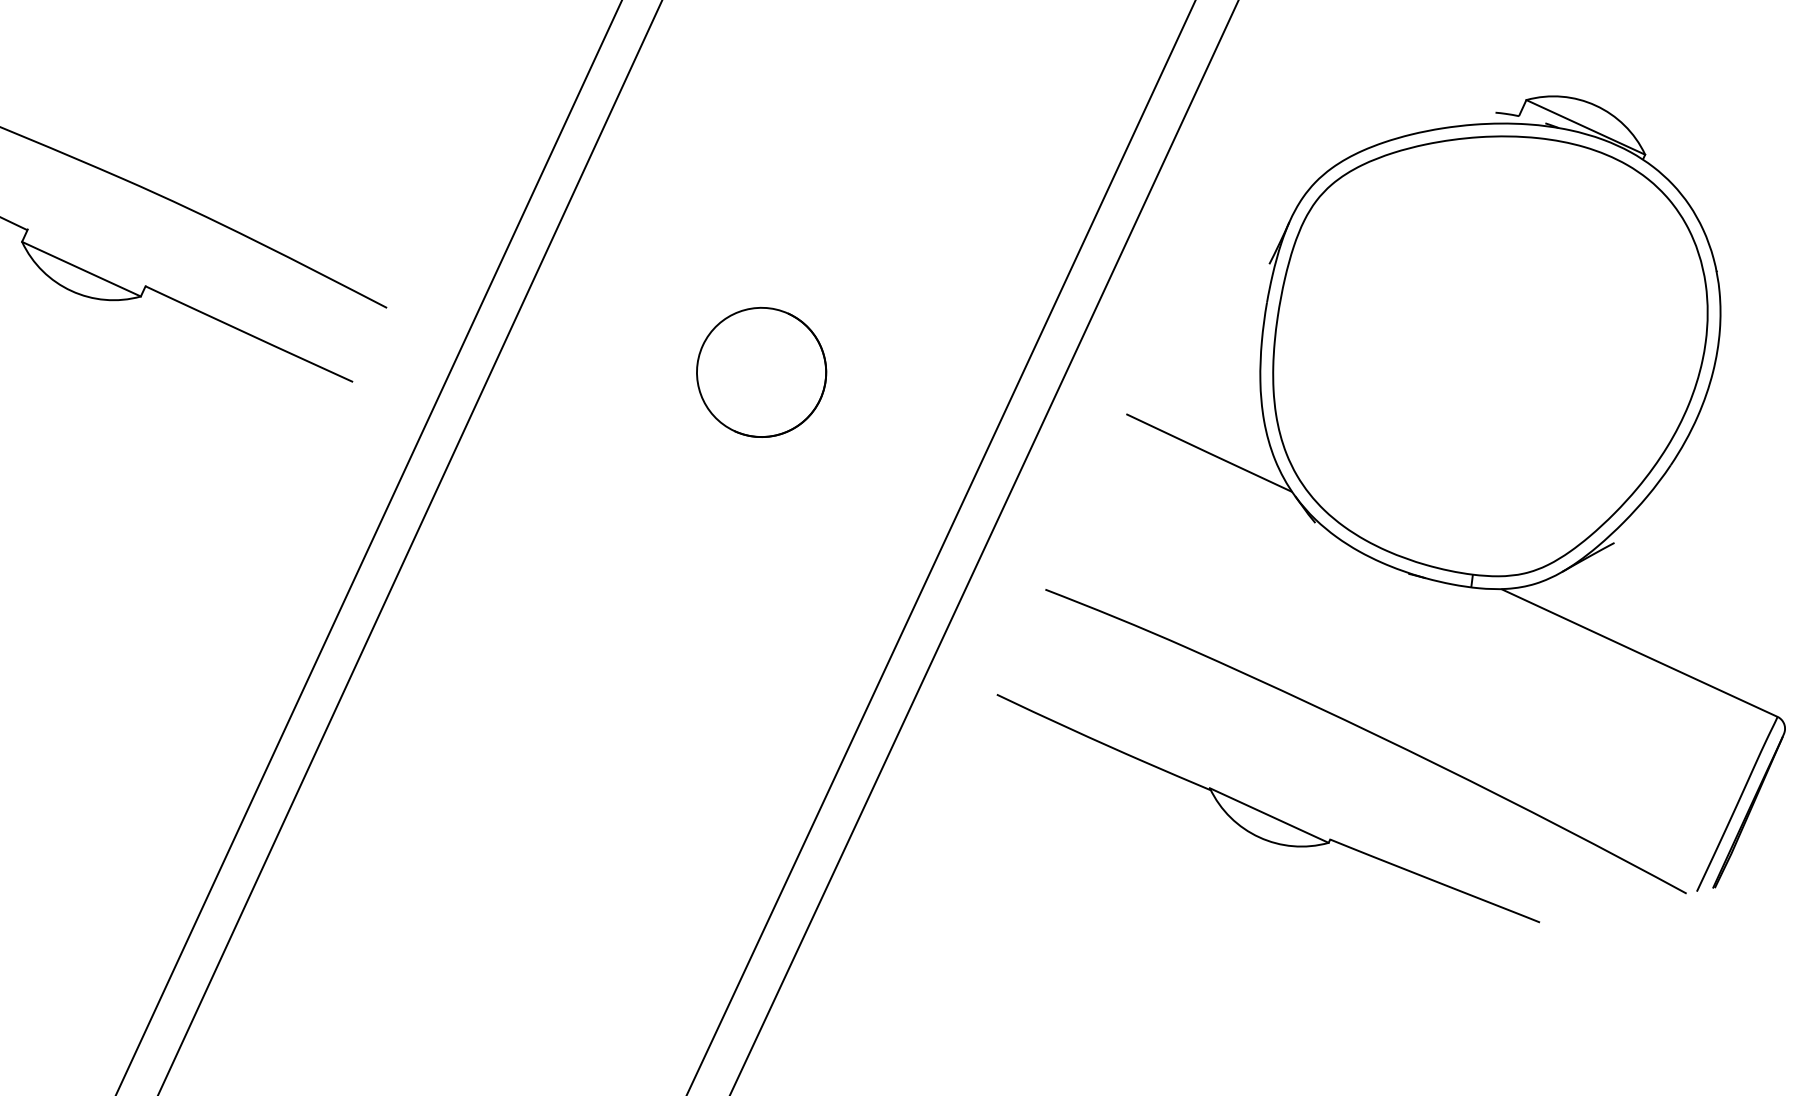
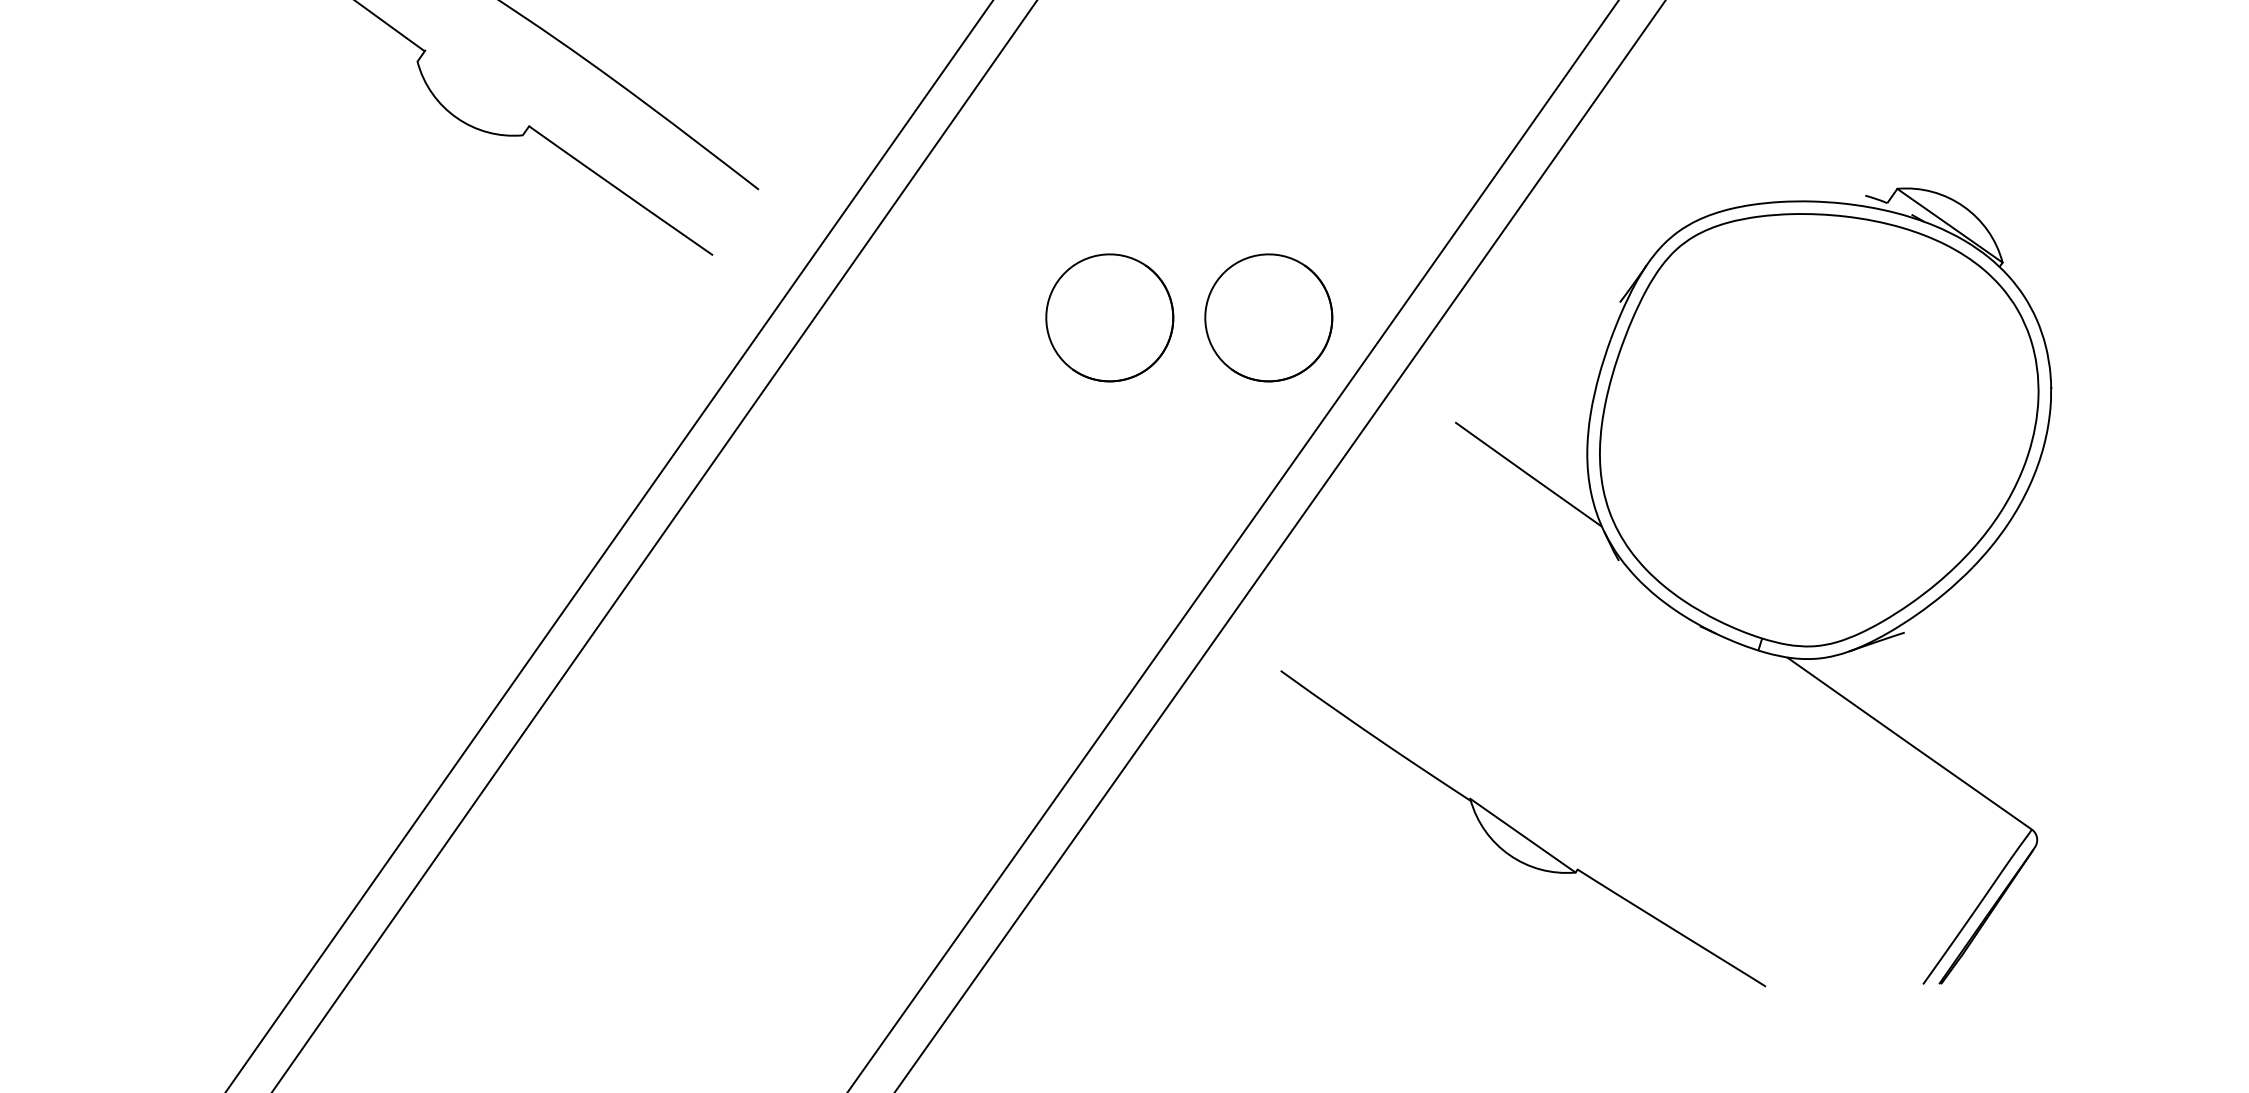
line: (80, 269) -> (469, 98), removed
part: (920, 343) -> (1268, 317), added
curve: (1370, 733) -> (1635, 774), removed

